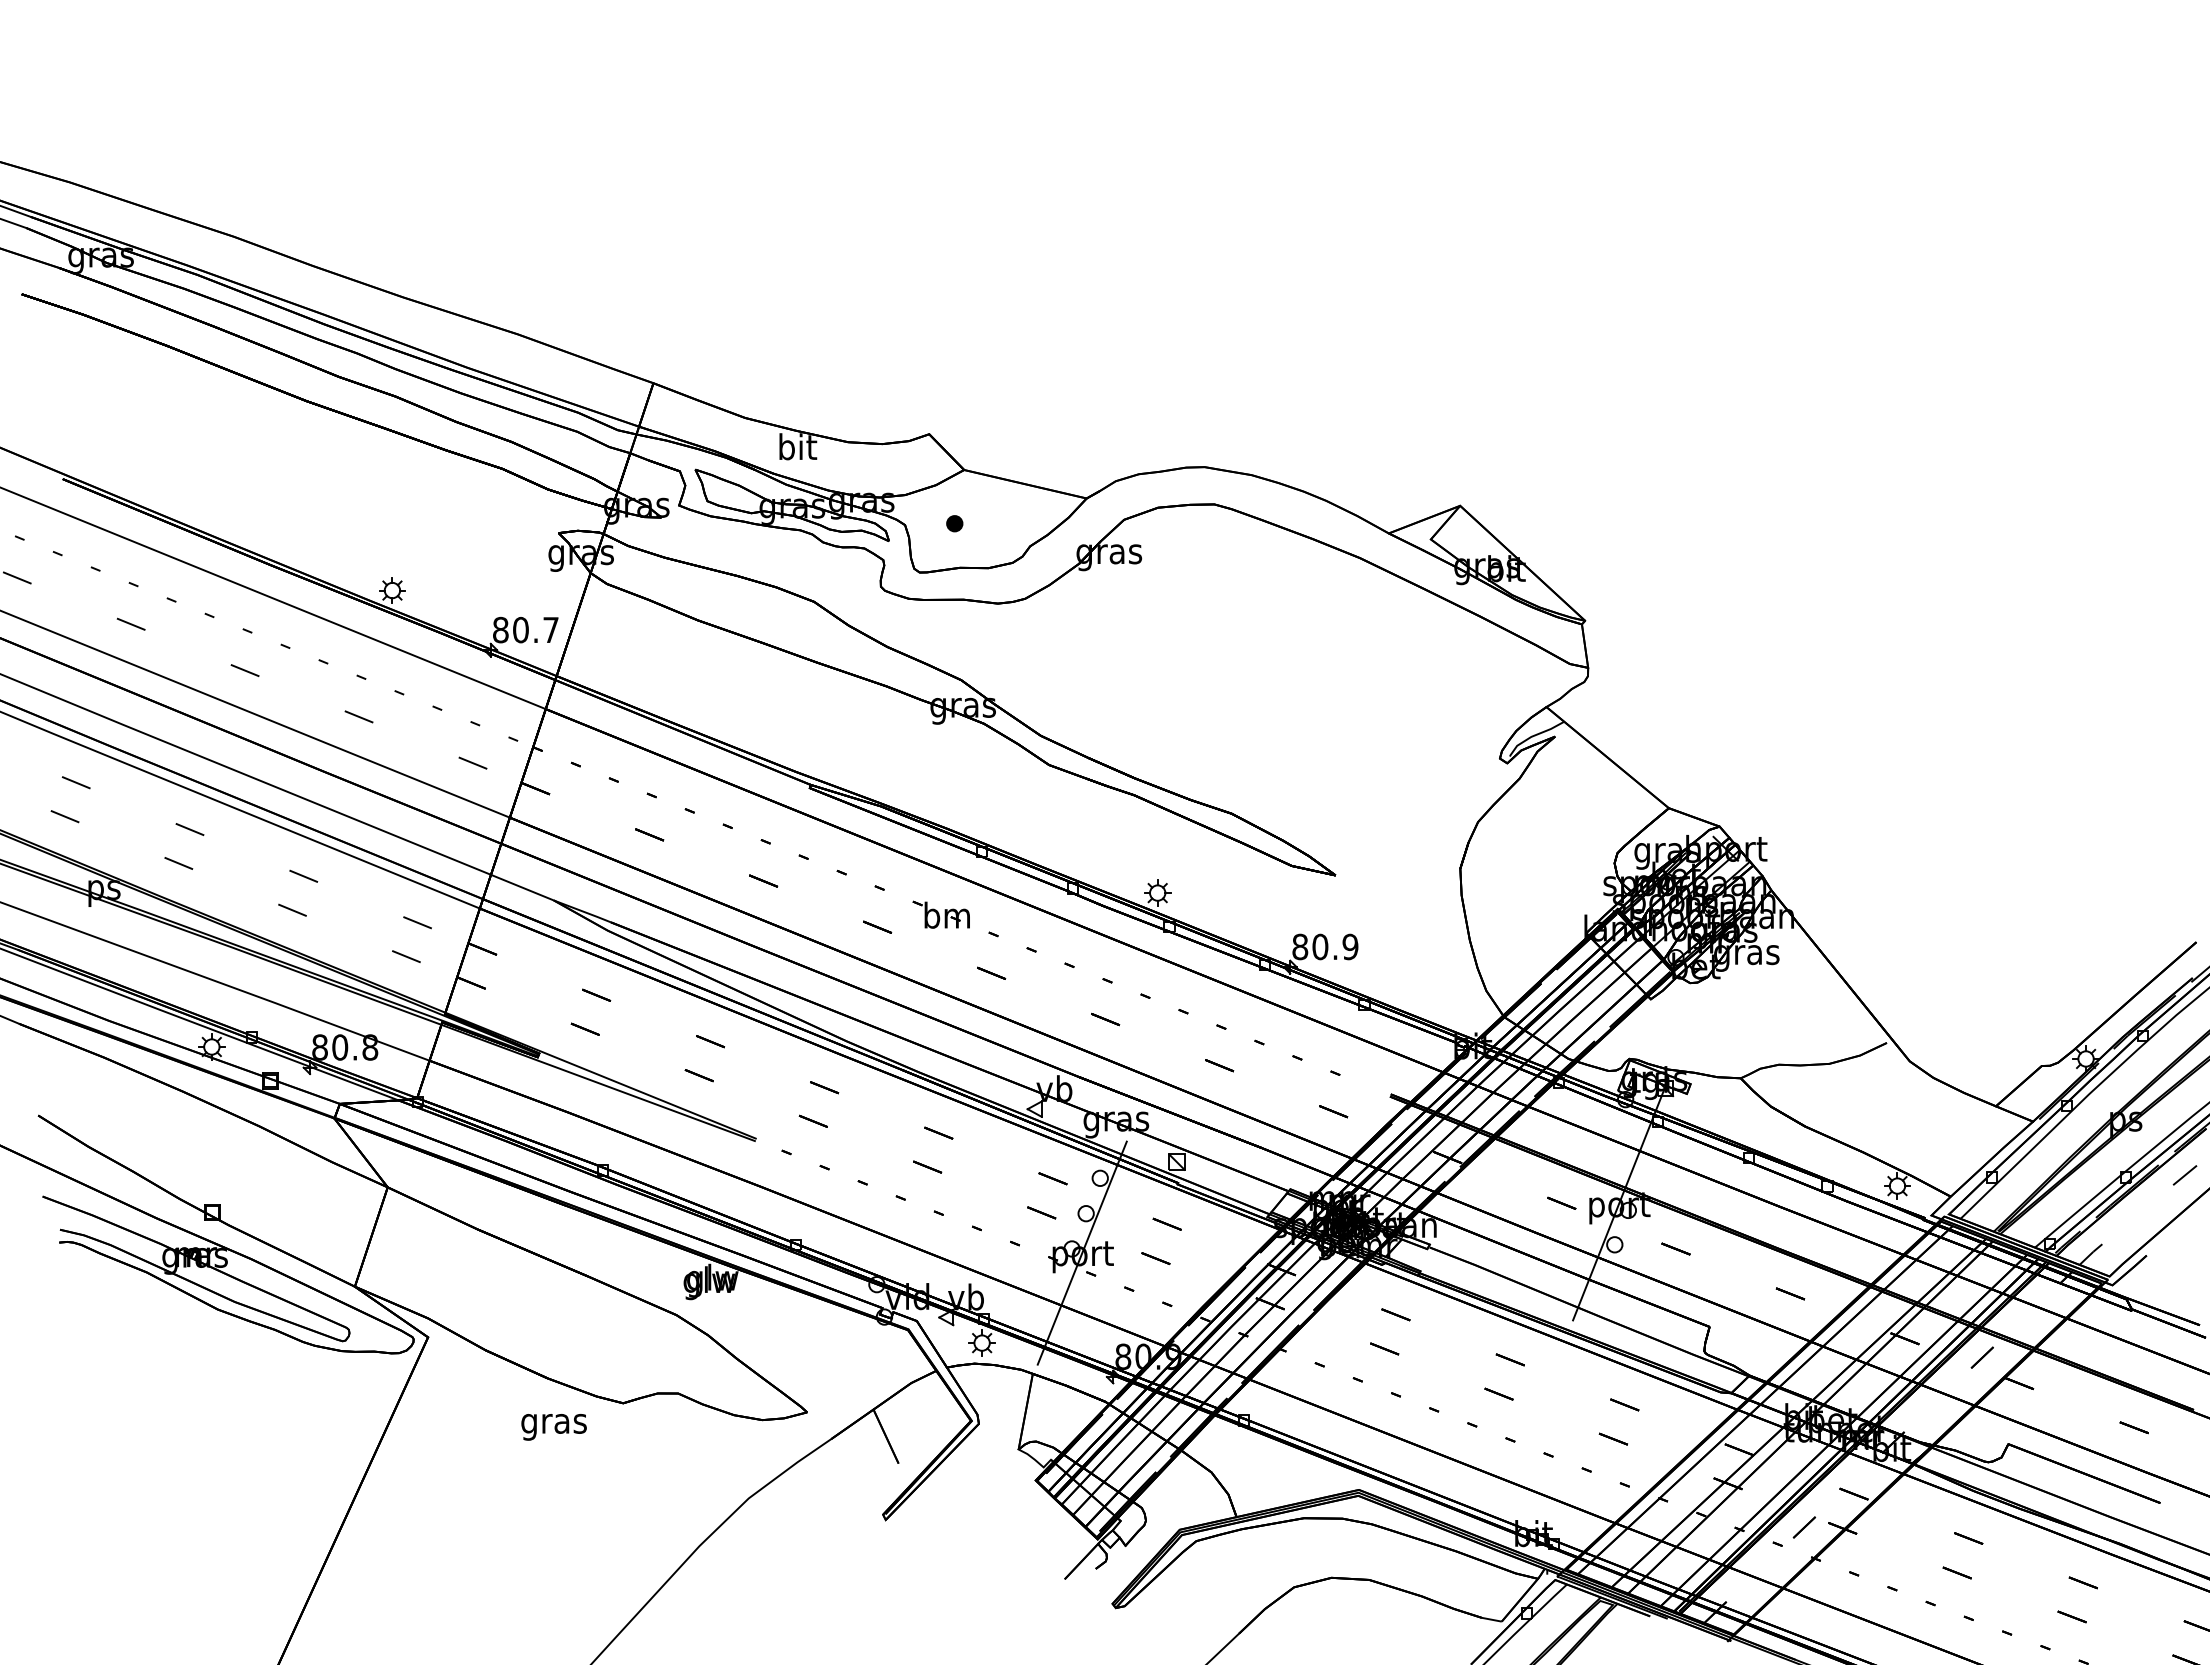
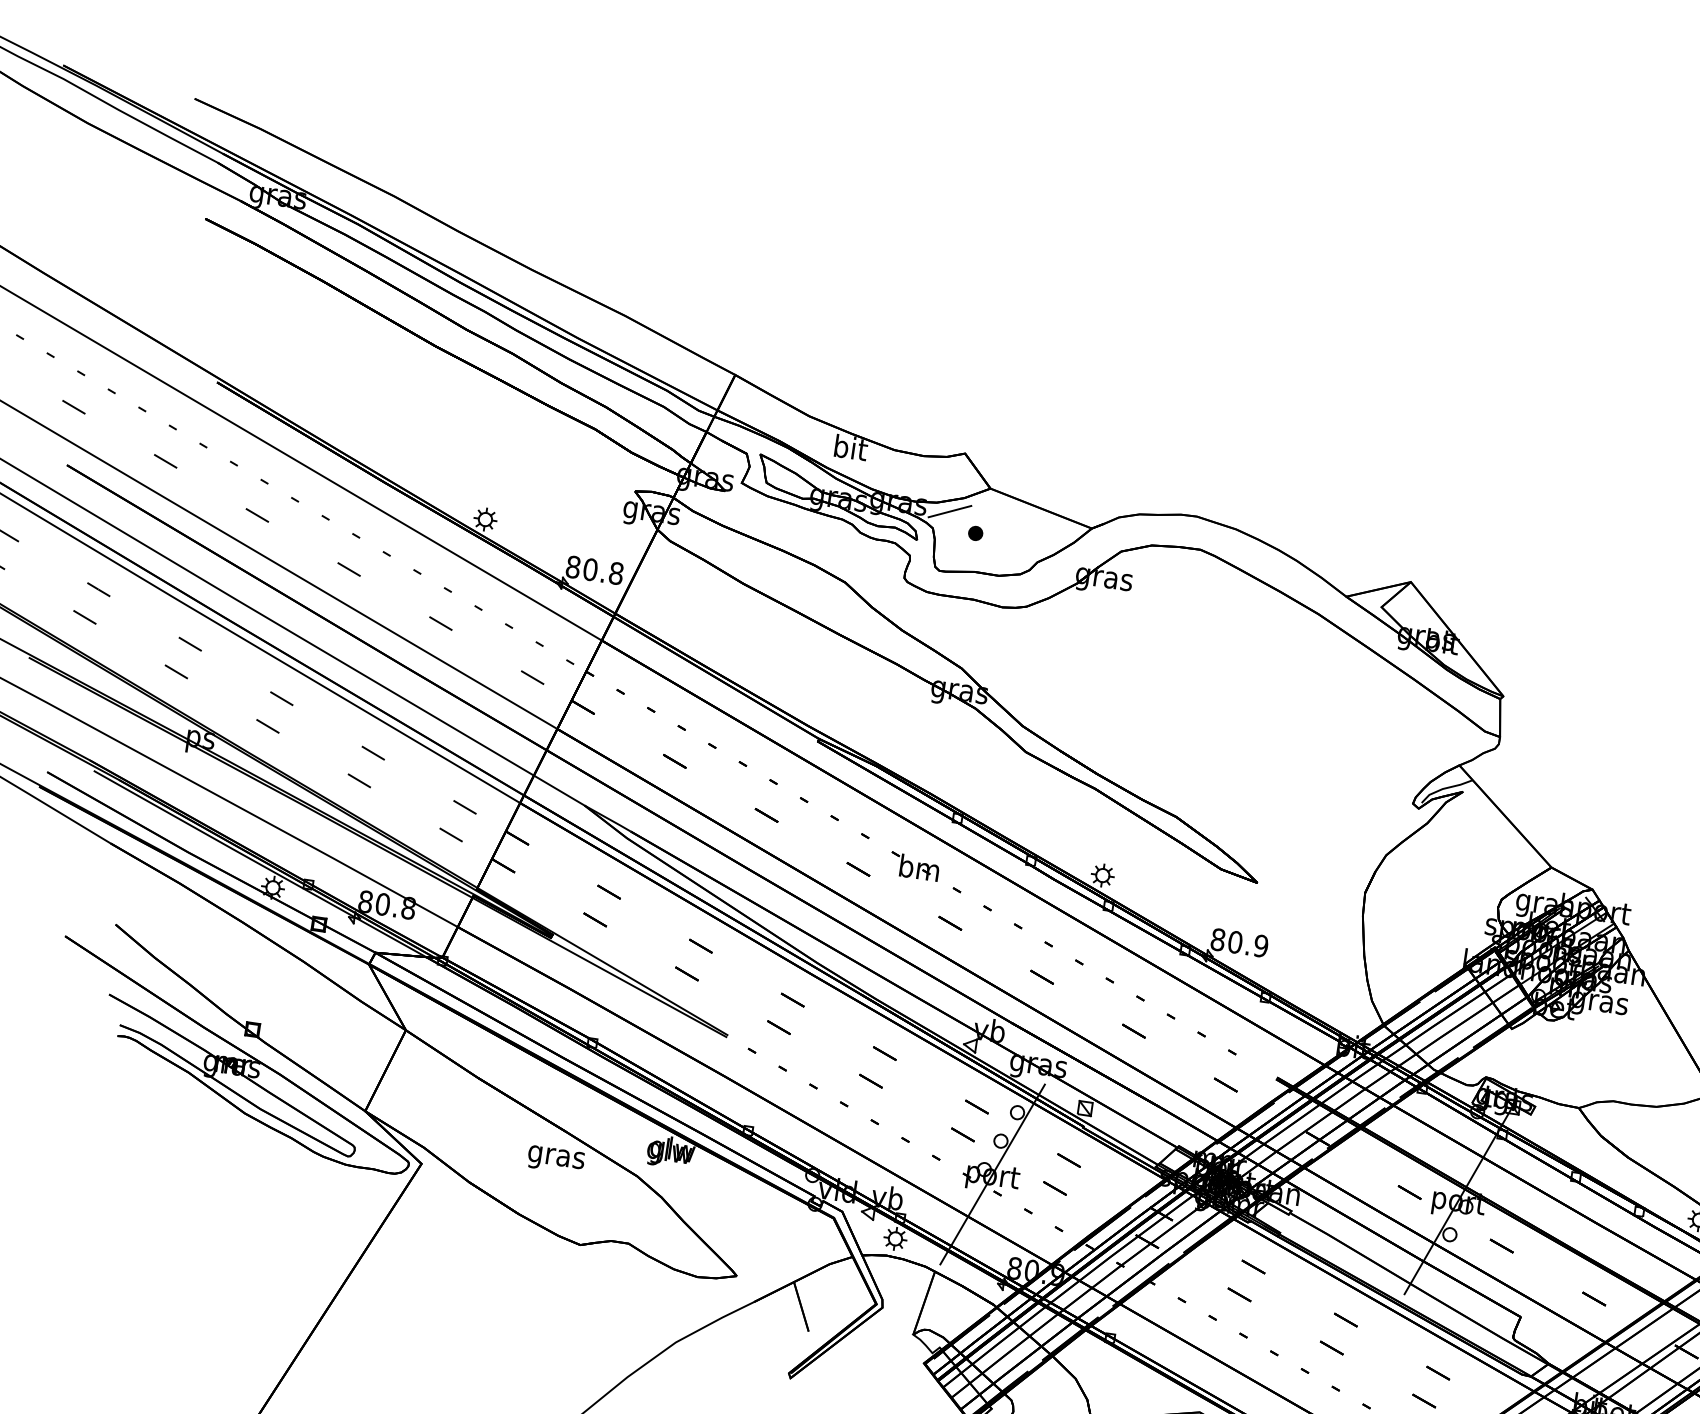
line: (921, 503) -> (949, 511), added
text: (550, 629) -> (615, 572), 80.7 -> 80.8
text: (553, 1427) -> (555, 1160), moved

